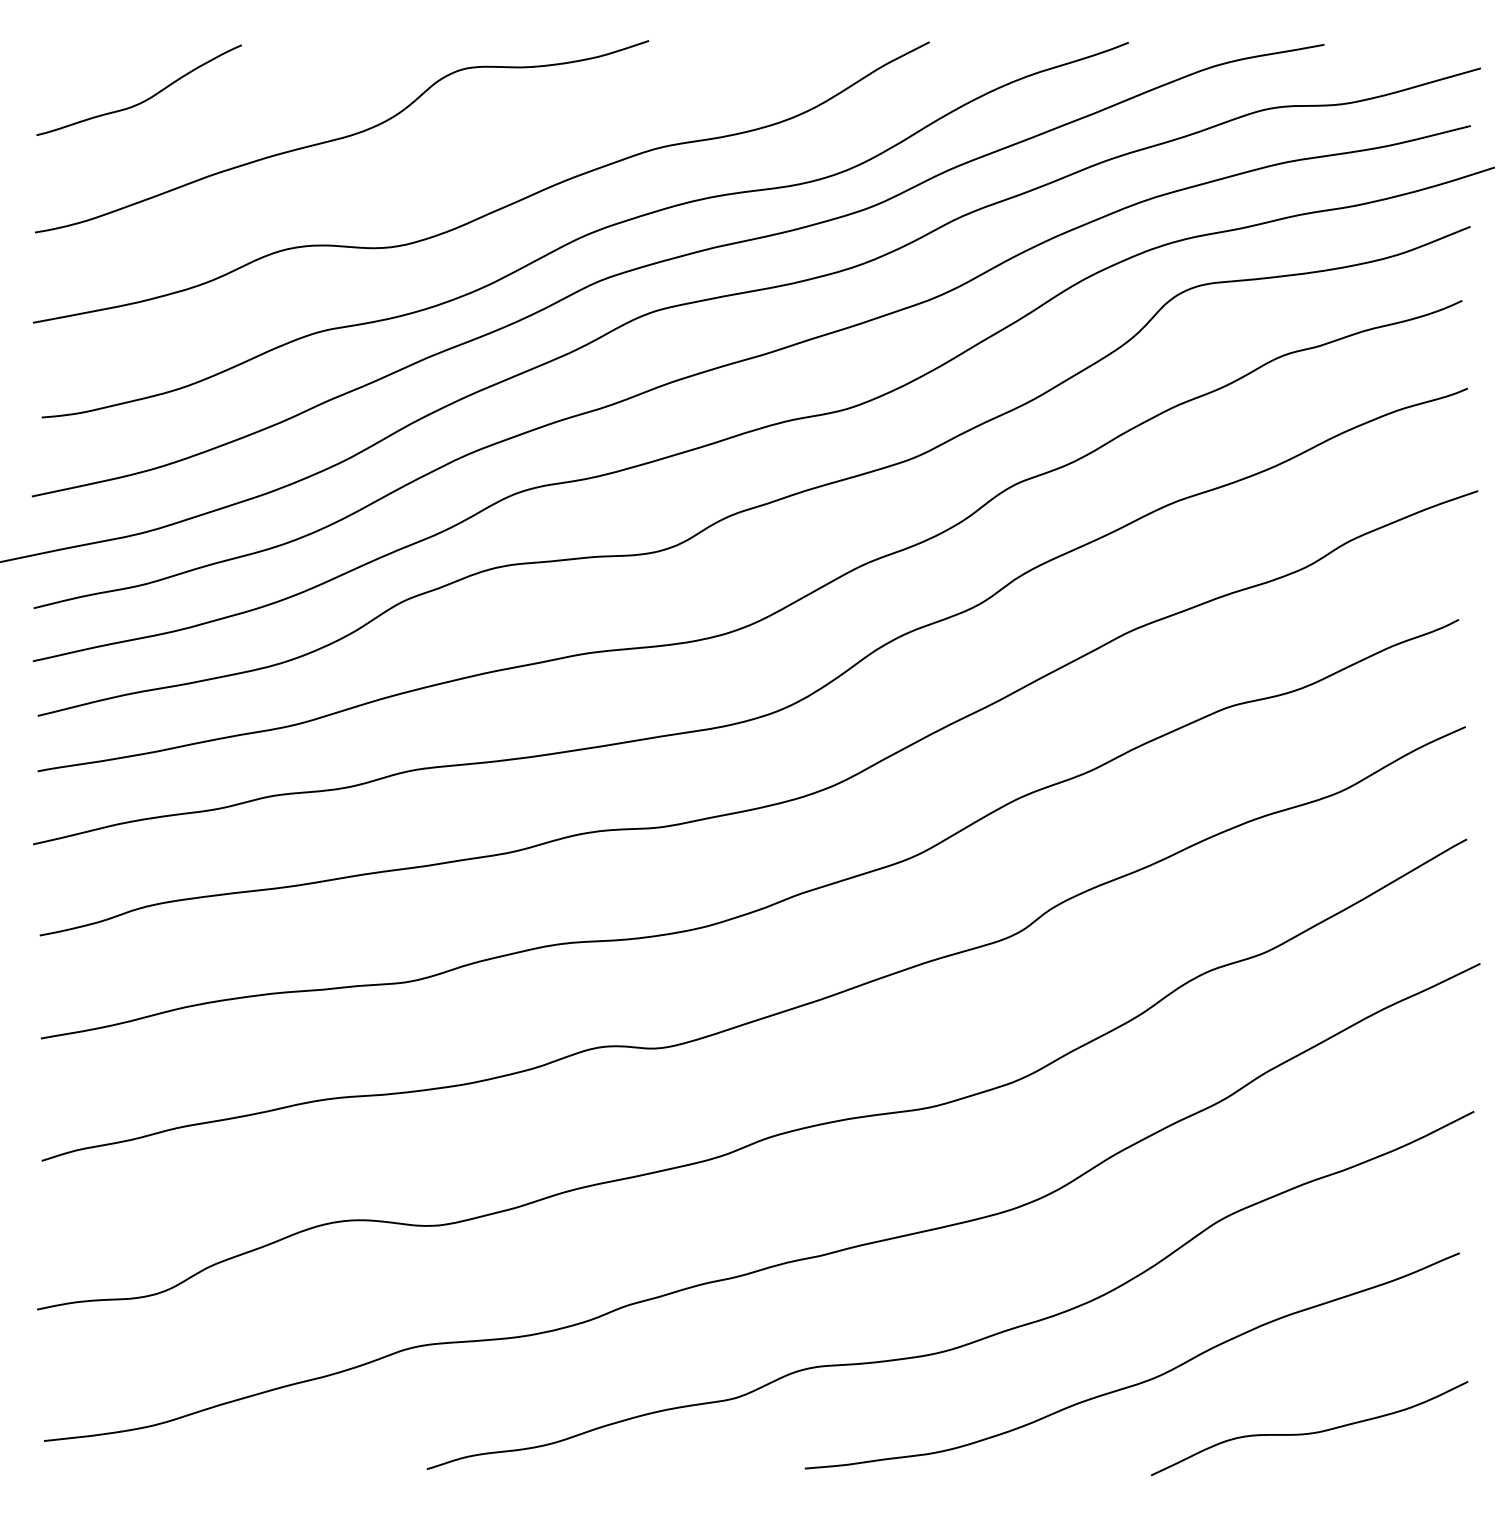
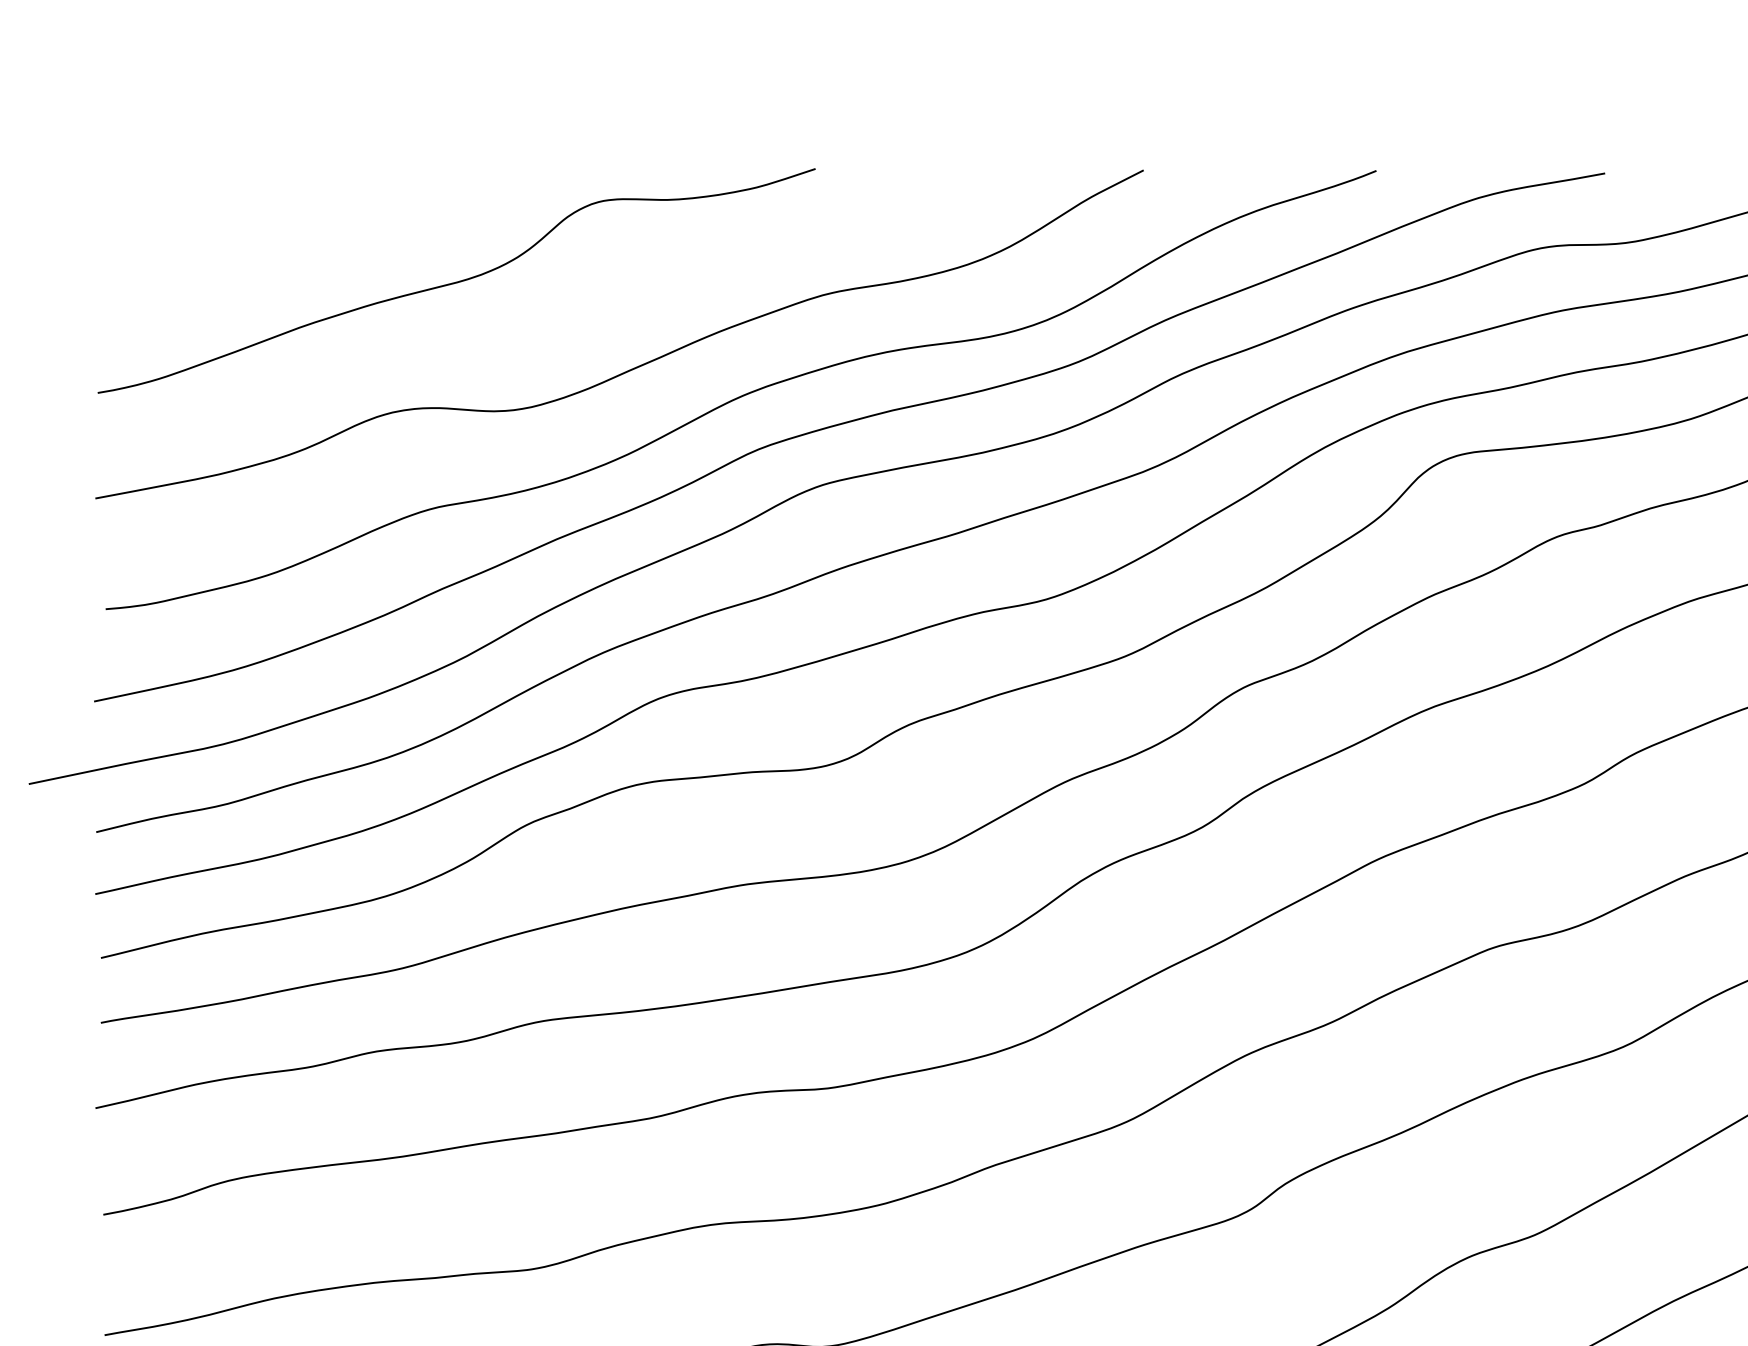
curve: (143, 100) -> (224, 238), removed

